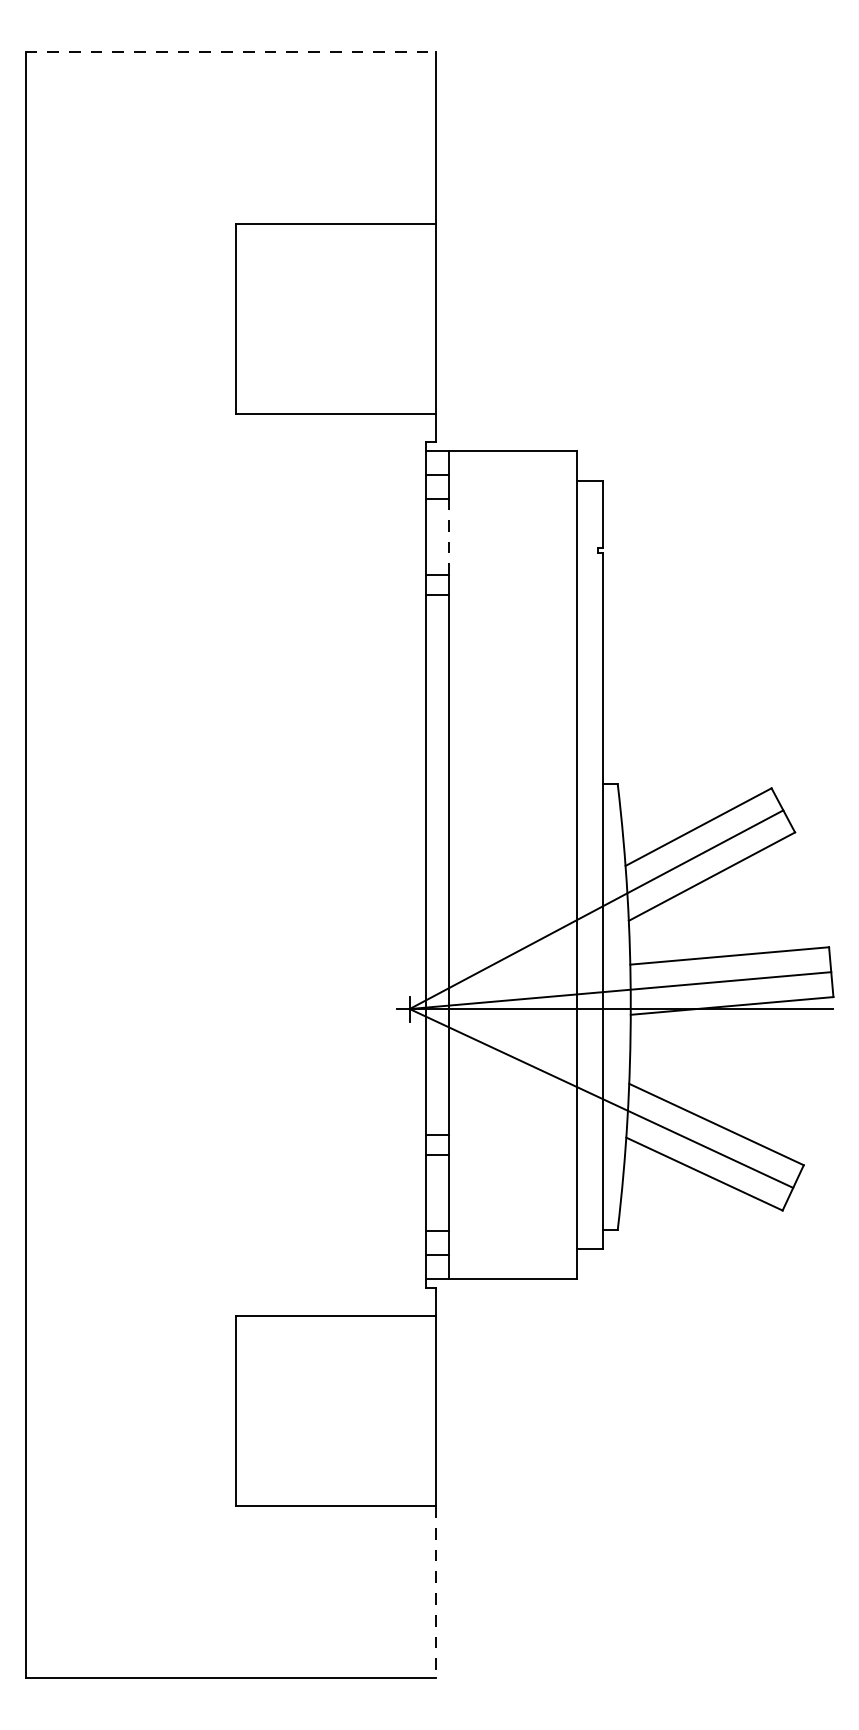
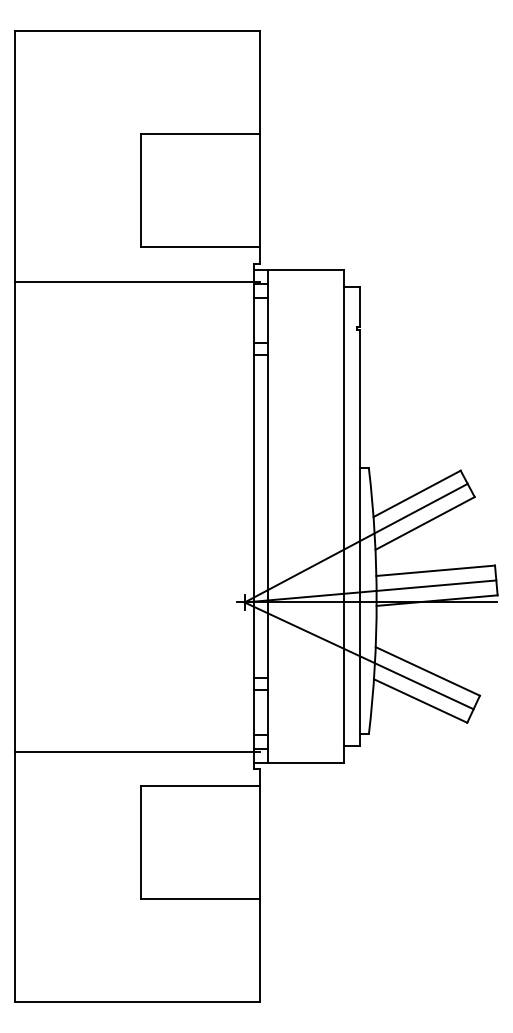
line: (230, 50) -> (137, 30), dashed -> solid
line: (230, 471) -> (137, 281), added
line: (447, 536) -> (267, 320), dashed -> solid
line: (230, 1258) -> (137, 751), added
line: (436, 1593) -> (260, 951), dashed -> solid

